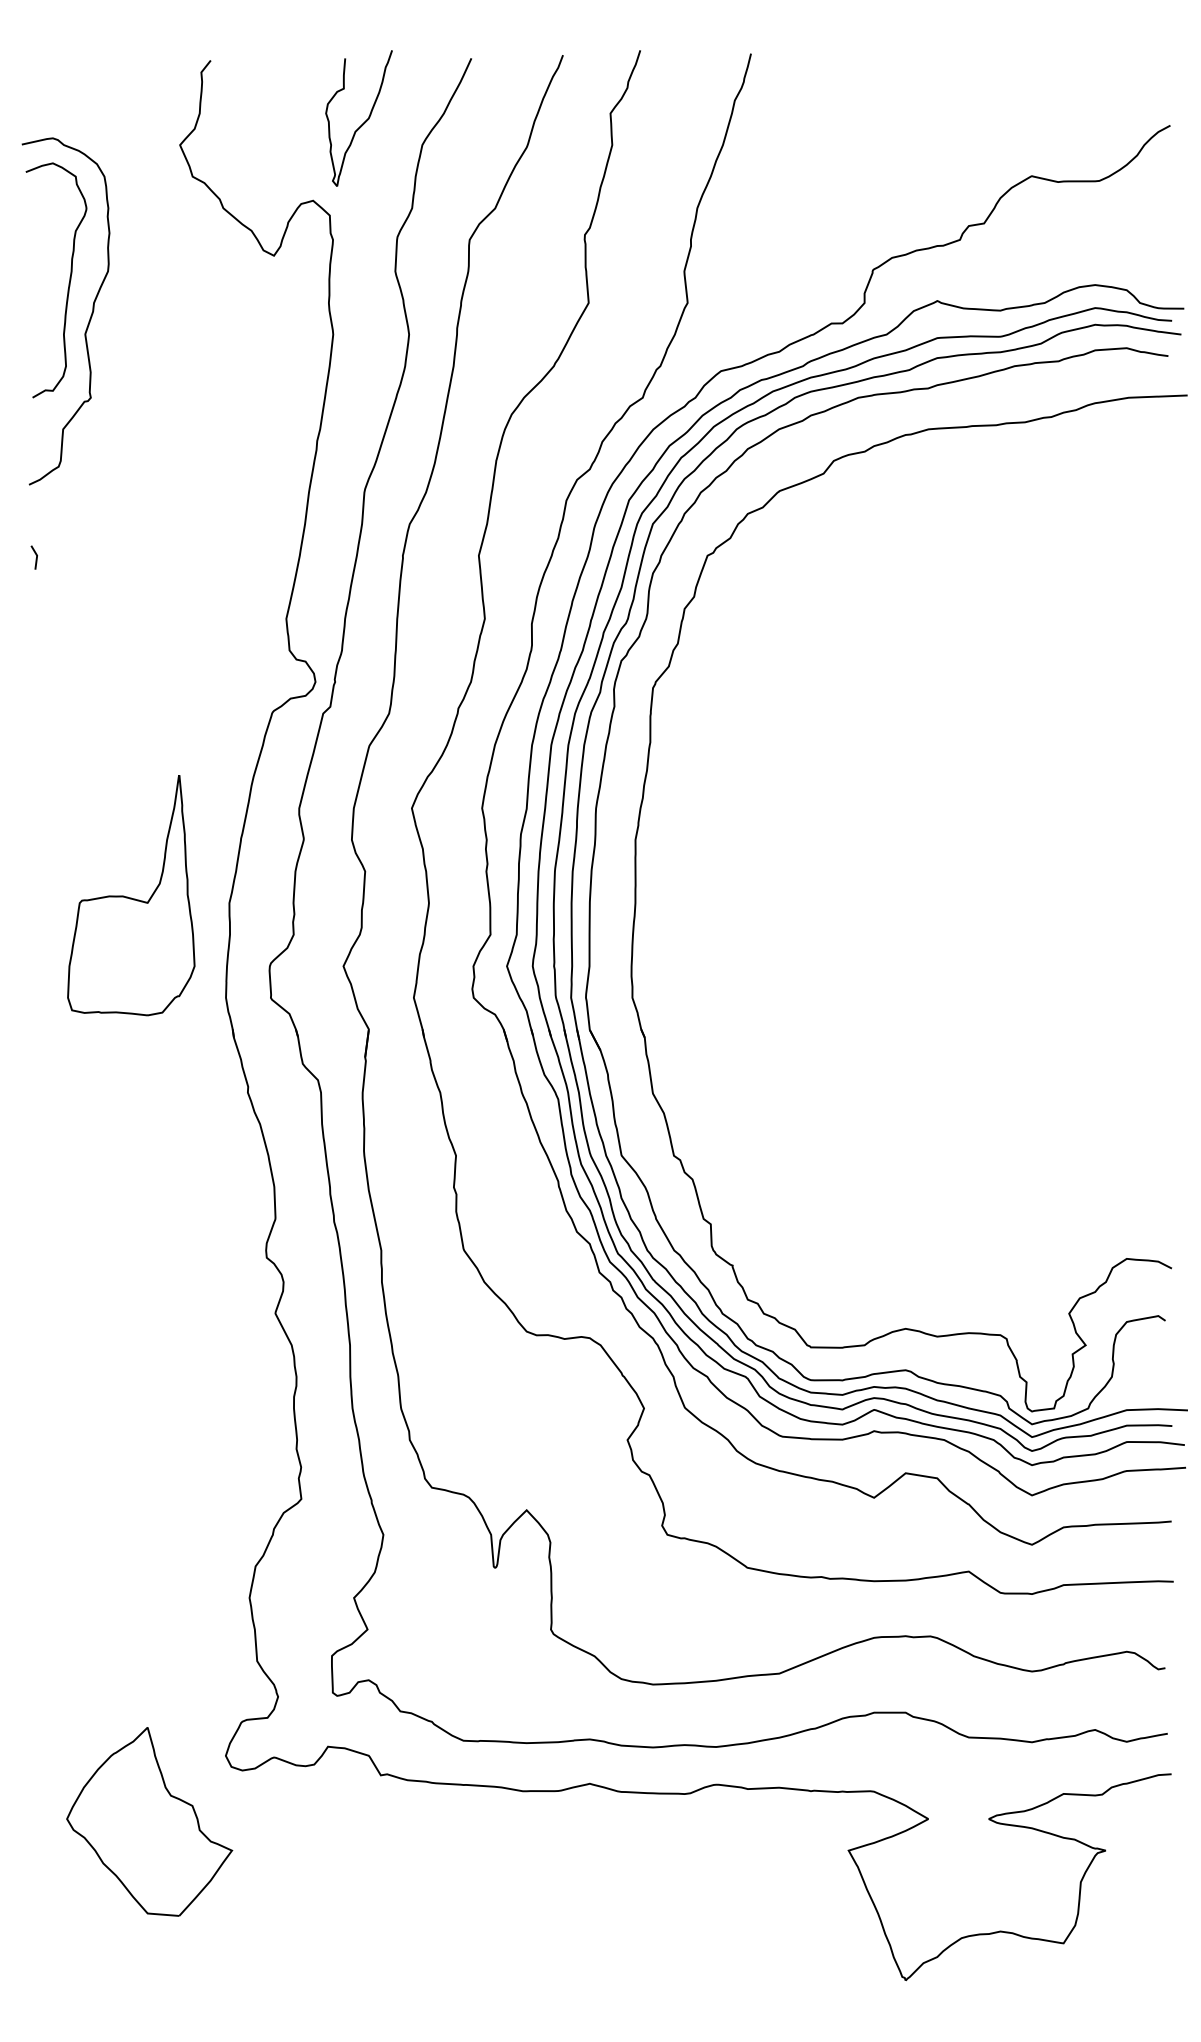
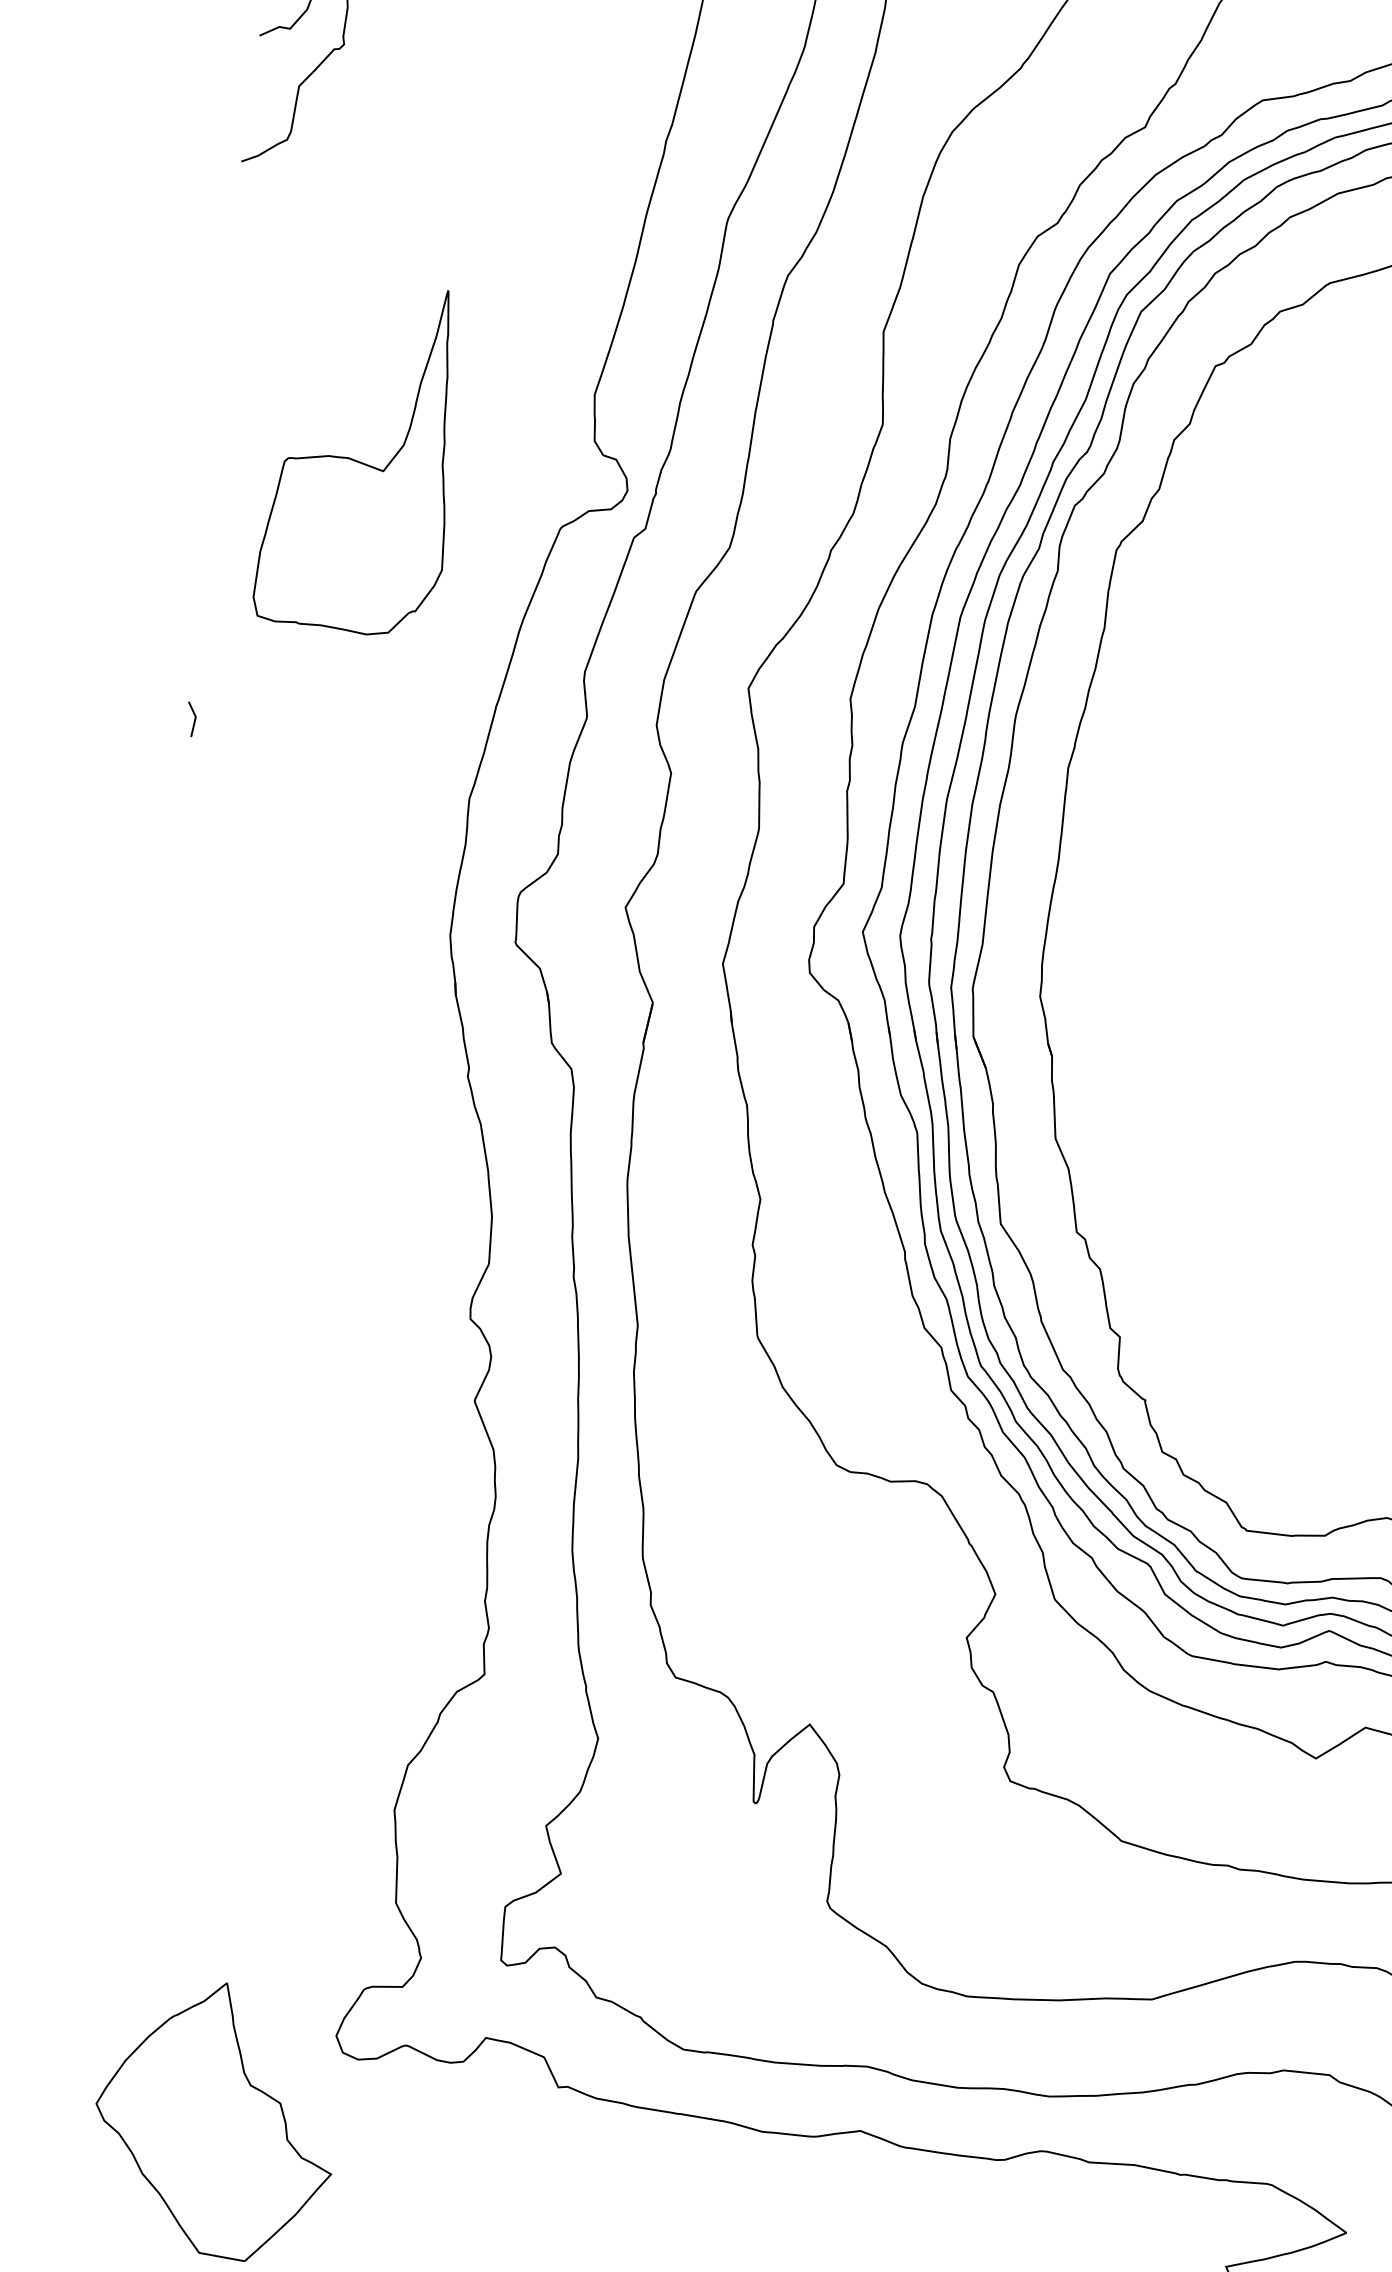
line: (35, 558) -> (193, 720), moved
part: (131, 895) -> (360, 458), moved

